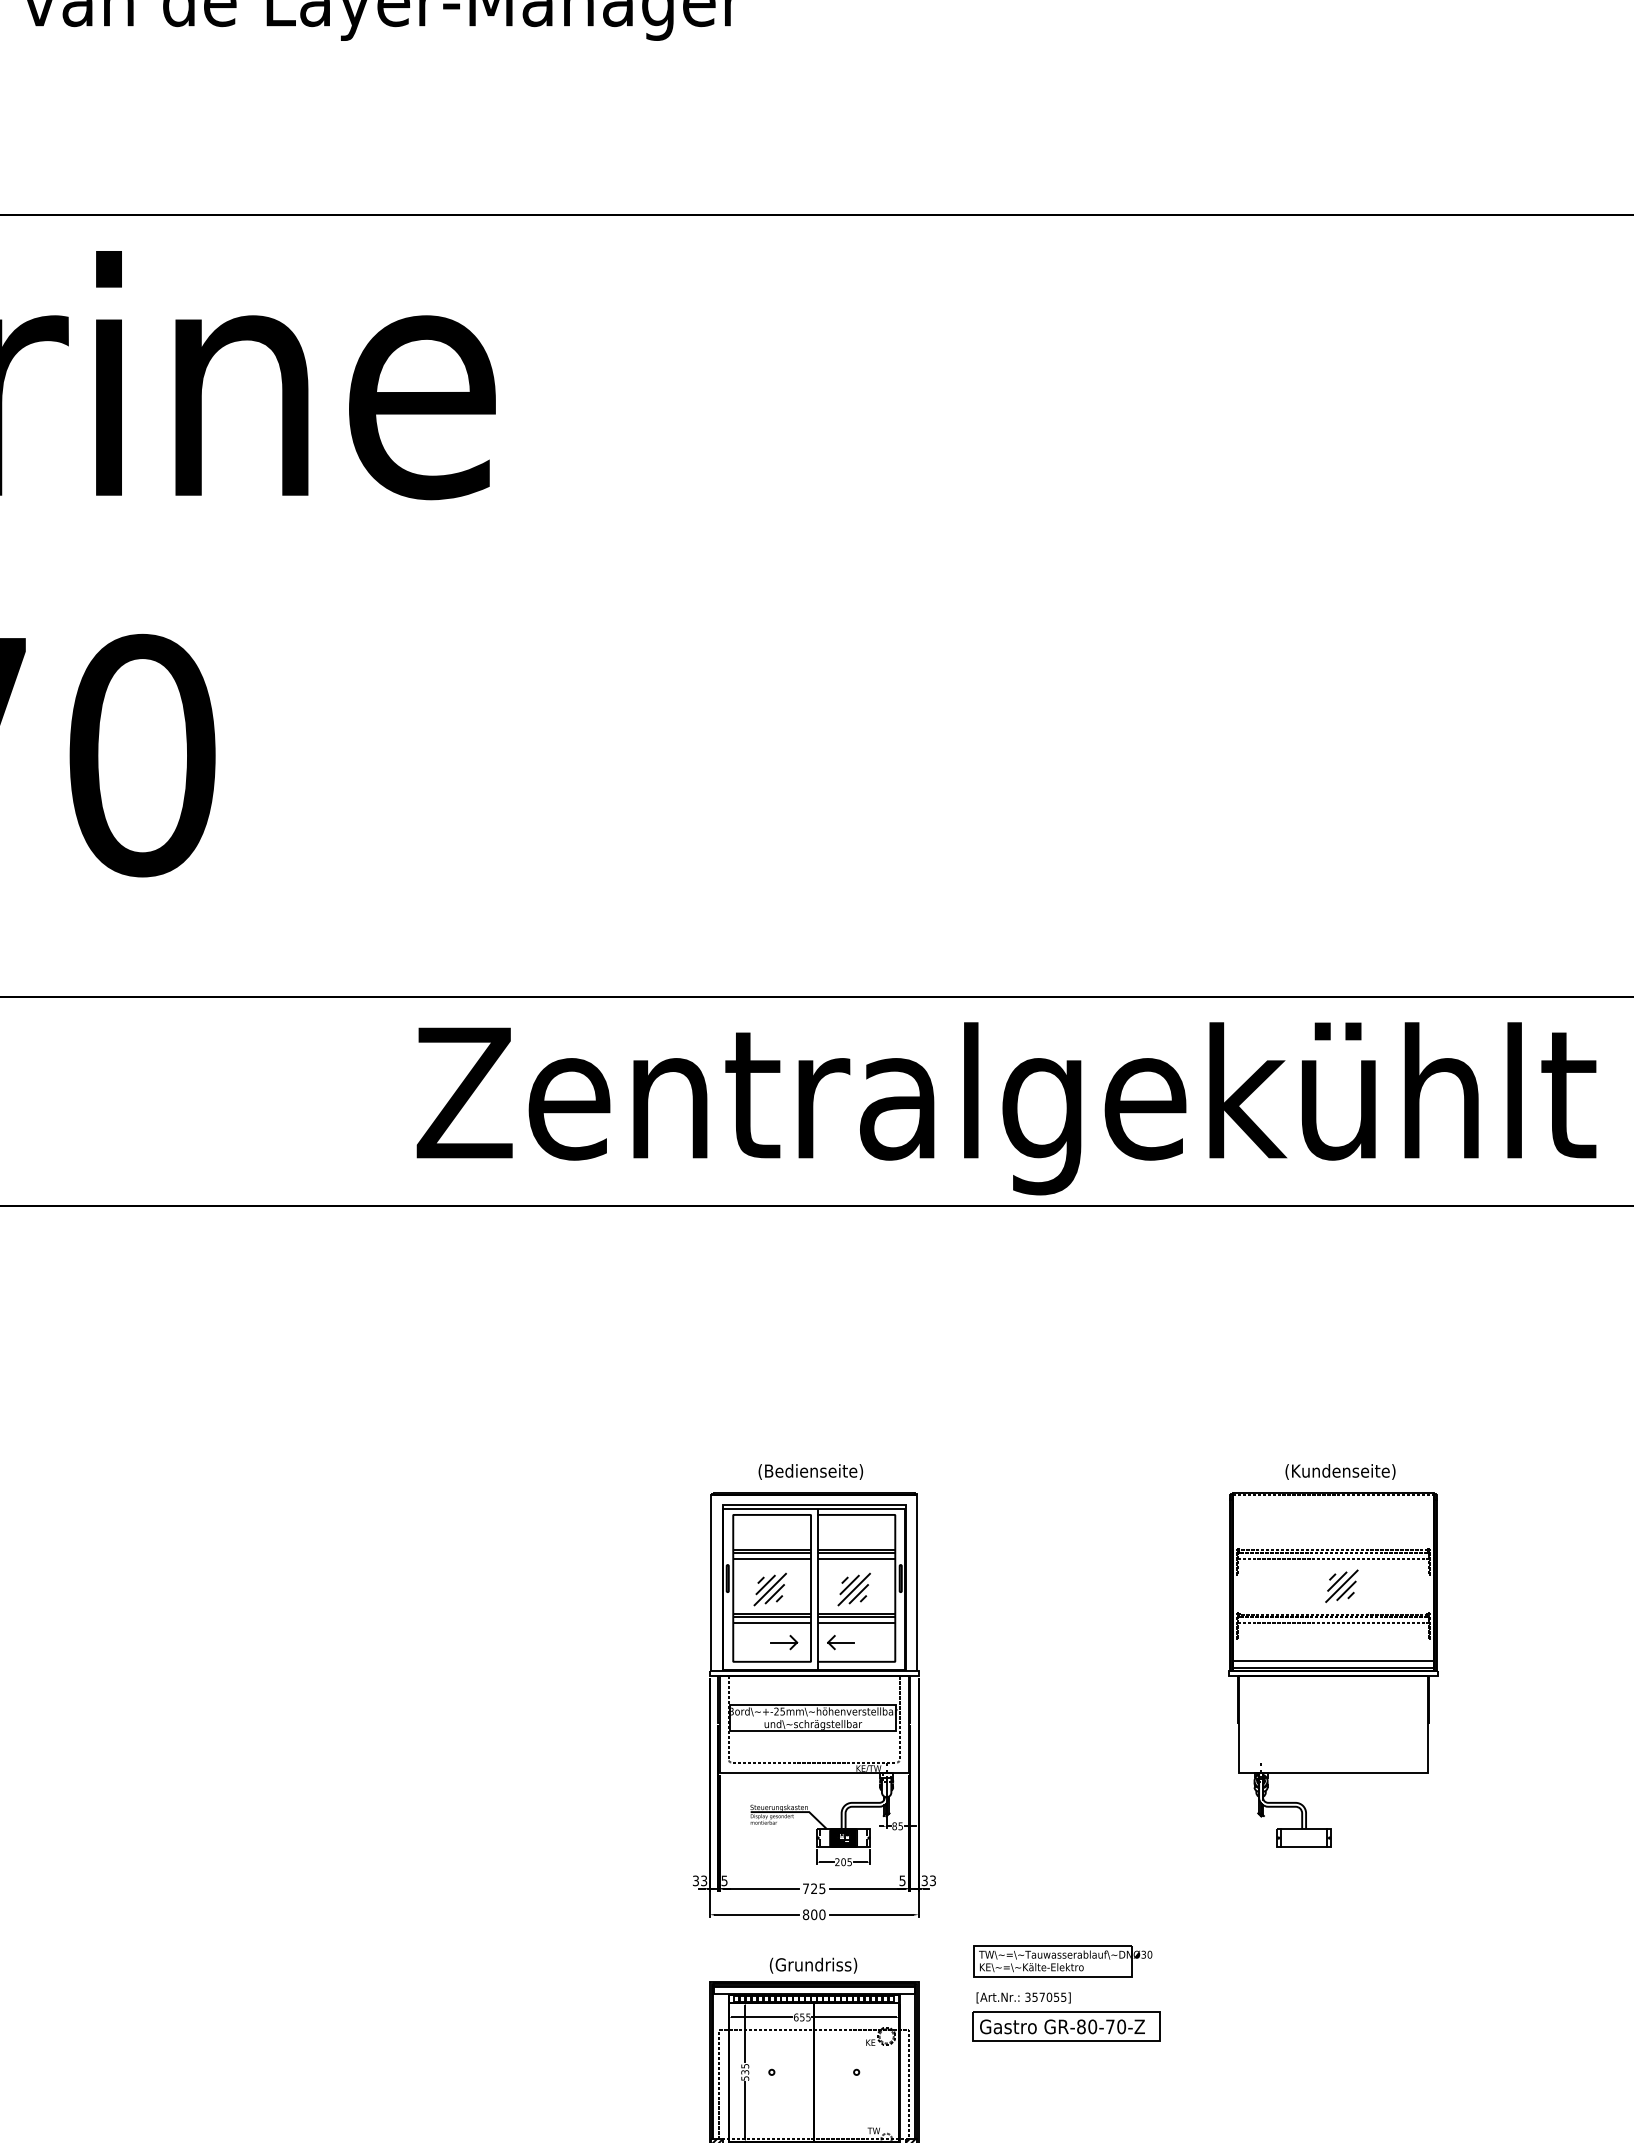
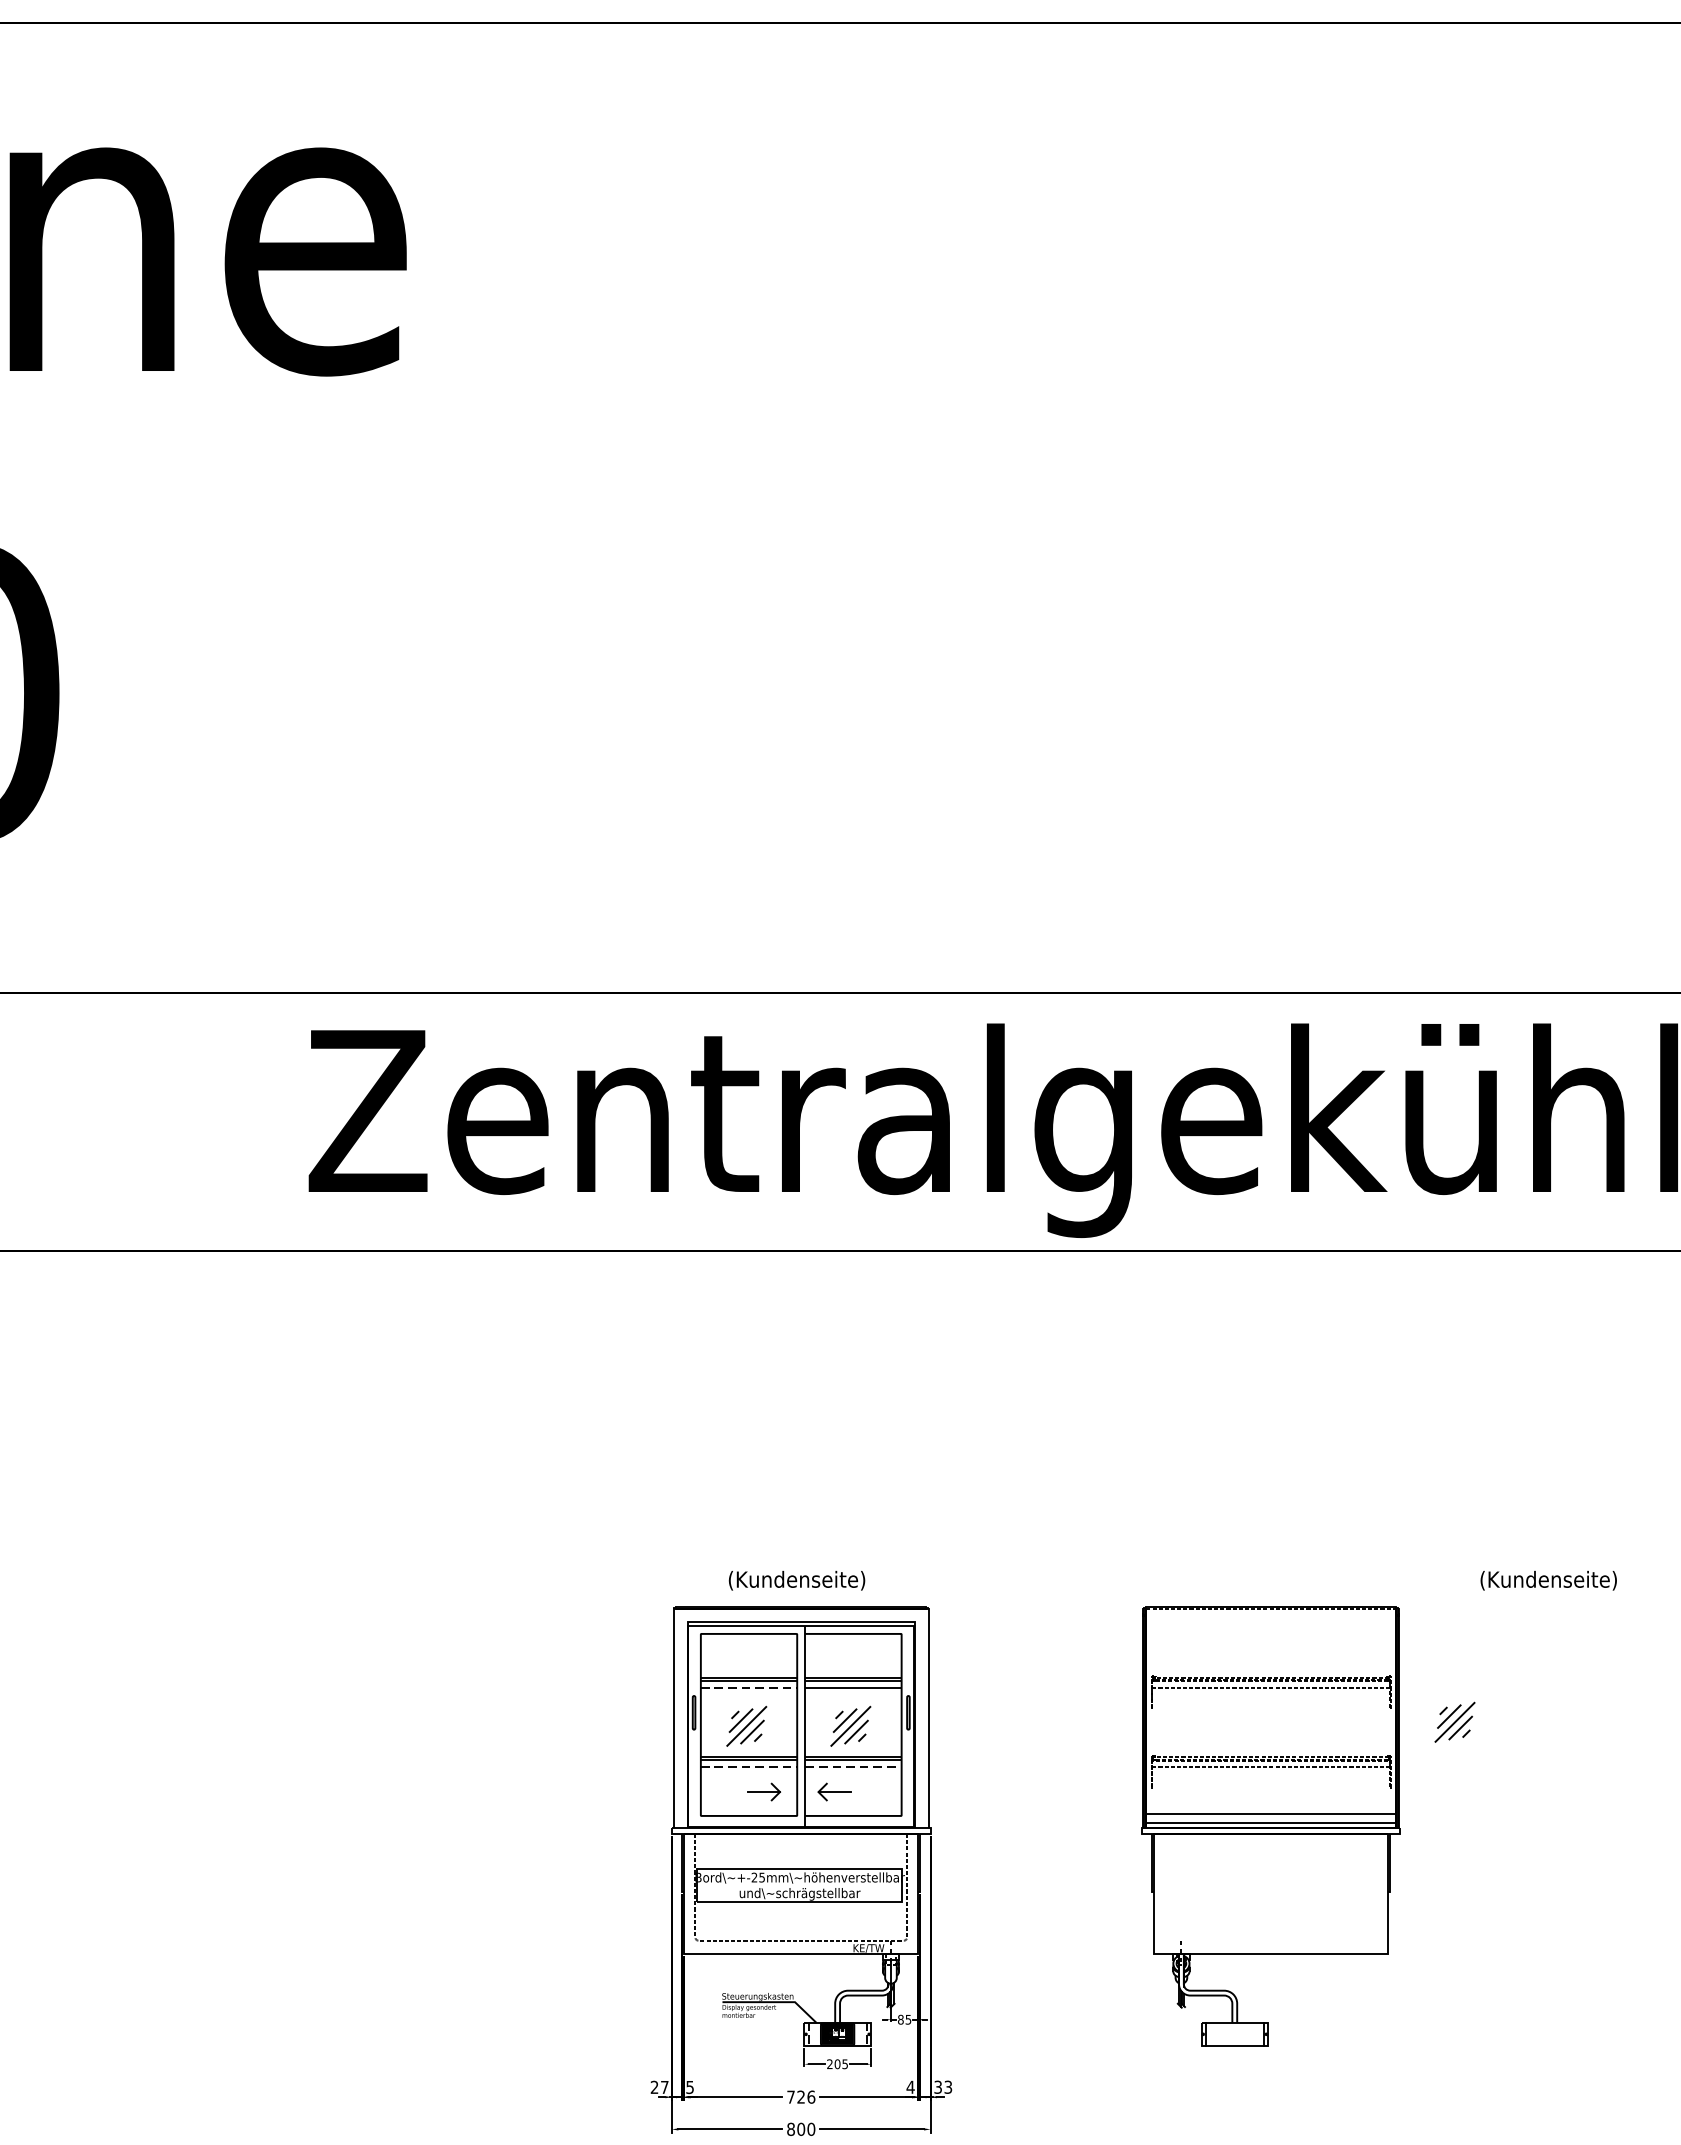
text: (810, 1471) -> (796, 1580), (Bedienseite) -> (Kundenseite)
text: (1340, 1471) -> (1548, 1580), moved
line: (772, 1558) -> (749, 1687), solid -> dashed
line: (772, 1622) -> (749, 1767), solid -> dashed
line: (856, 1622) -> (853, 1767), solid -> dashed
part: (1333, 1669) -> (1271, 1825), moved
text: (700, 1880) -> (660, 2086), 33 -> 27
text: (902, 1880) -> (910, 2086), 5 -> 4
text: (822, 1888) -> (811, 2096), 725 -> 726

